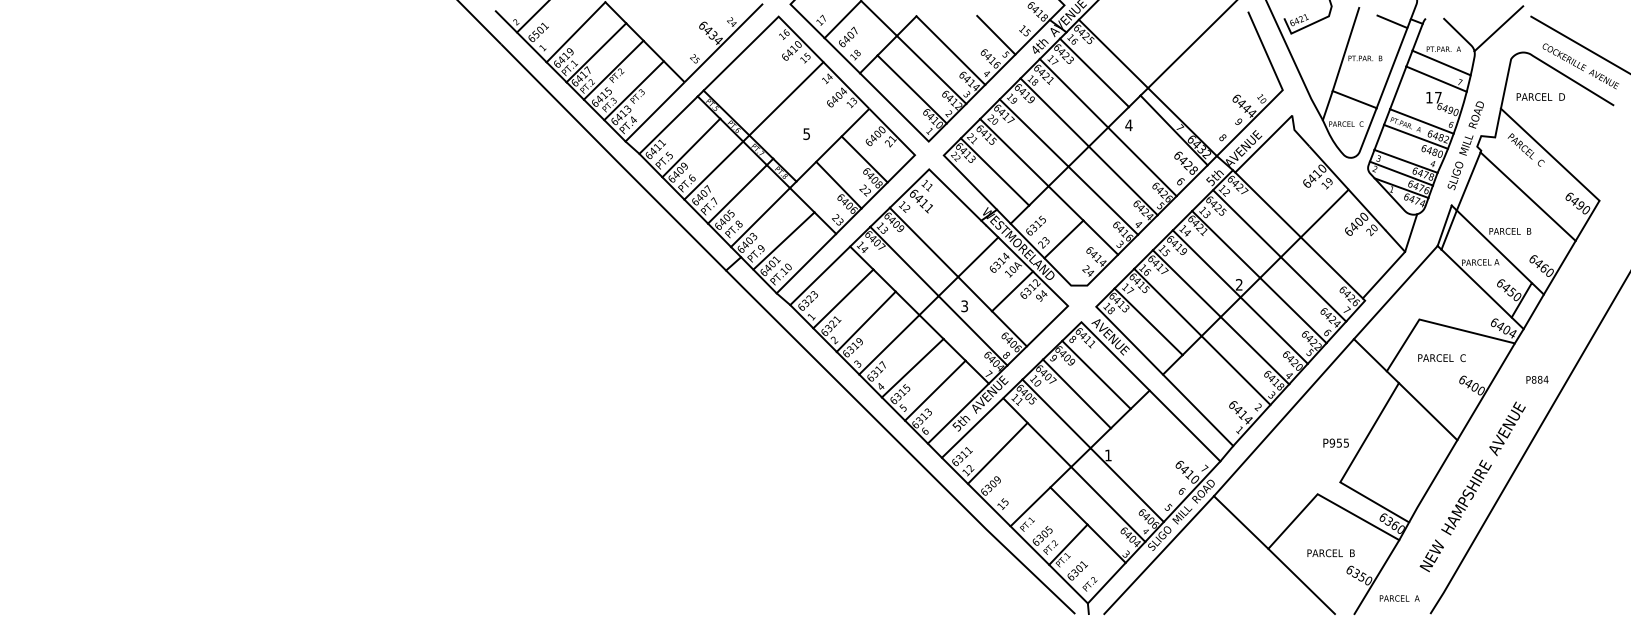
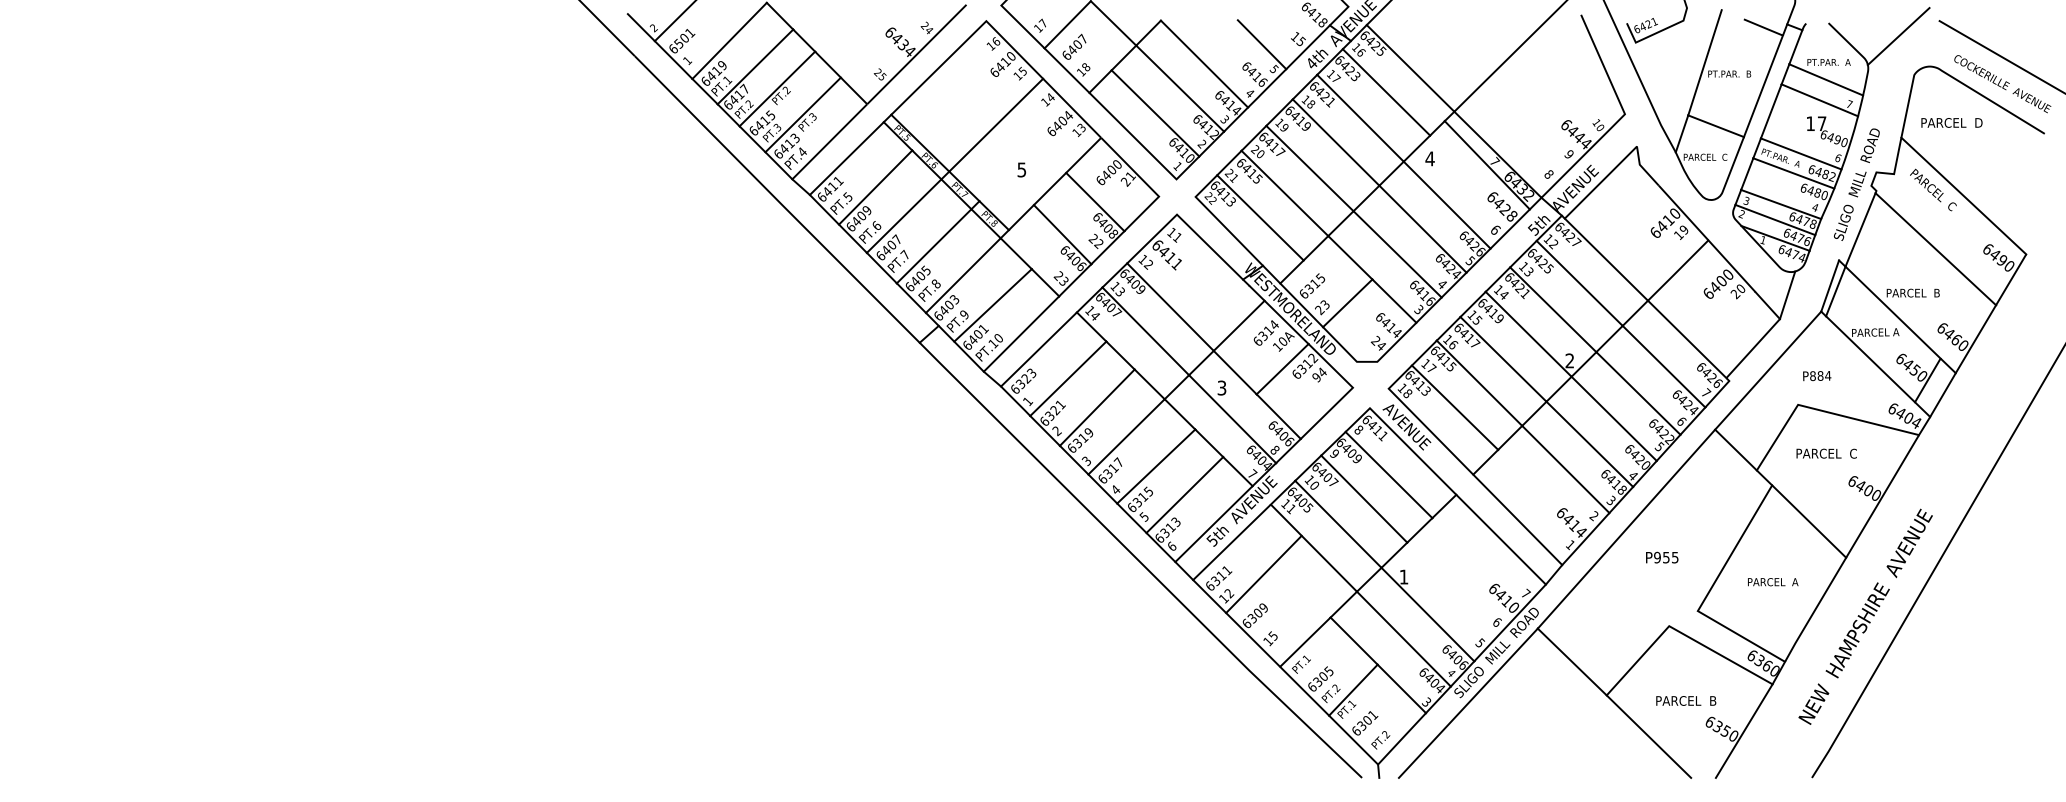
text: (1537, 379) -> (1817, 375), moved
text: (1335, 442) -> (1661, 556), moved
text: (1399, 598) -> (1772, 582), moved

